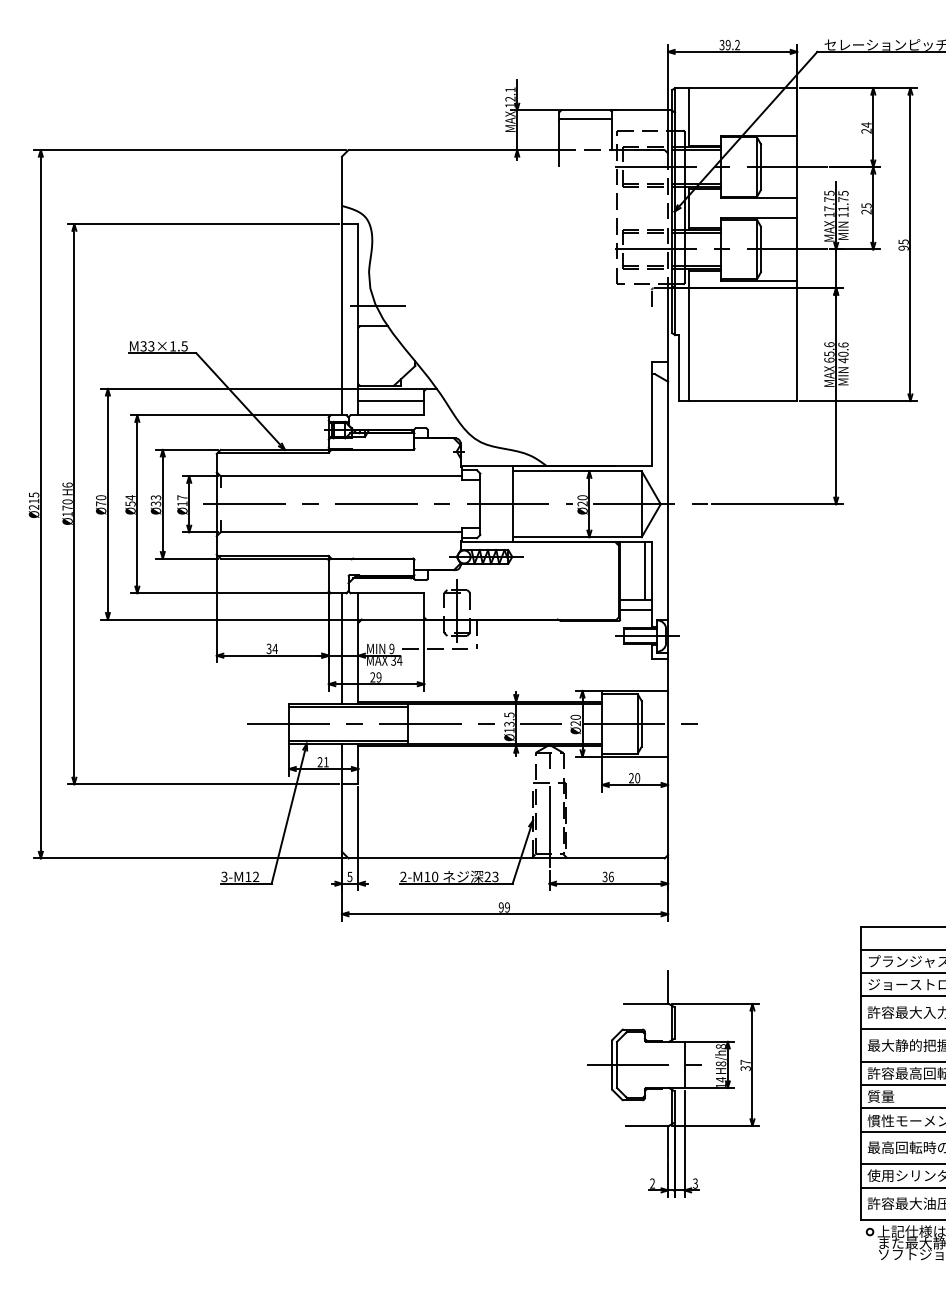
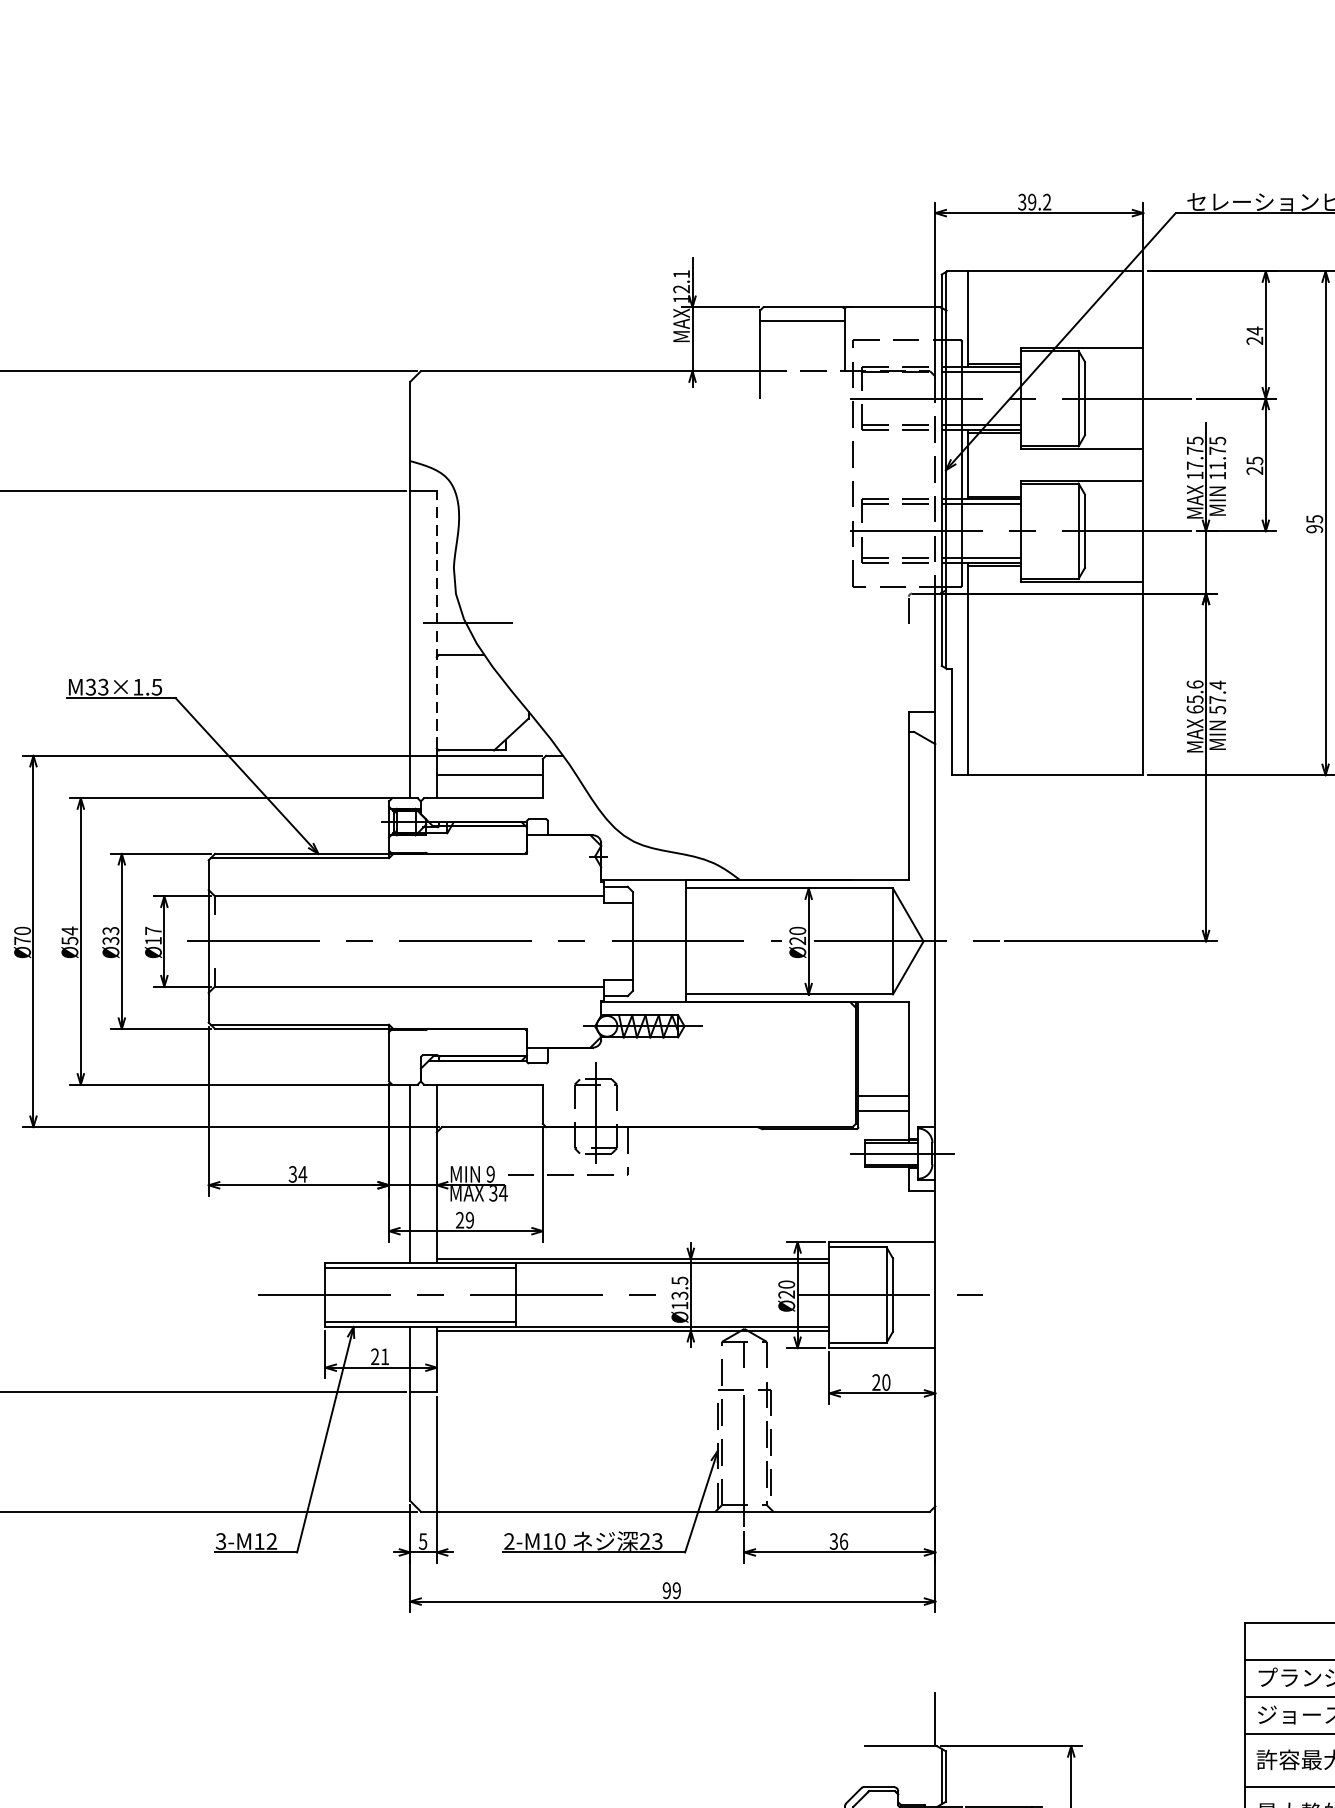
line: (358, 303) -> (436, 618), solid -> dashed
text: (843, 352) -> (1217, 697), 40.6 -> 57.4
line: (645, 571) -> (899, 1049), removed
line: (540, 723) -> (729, 1294), removed

